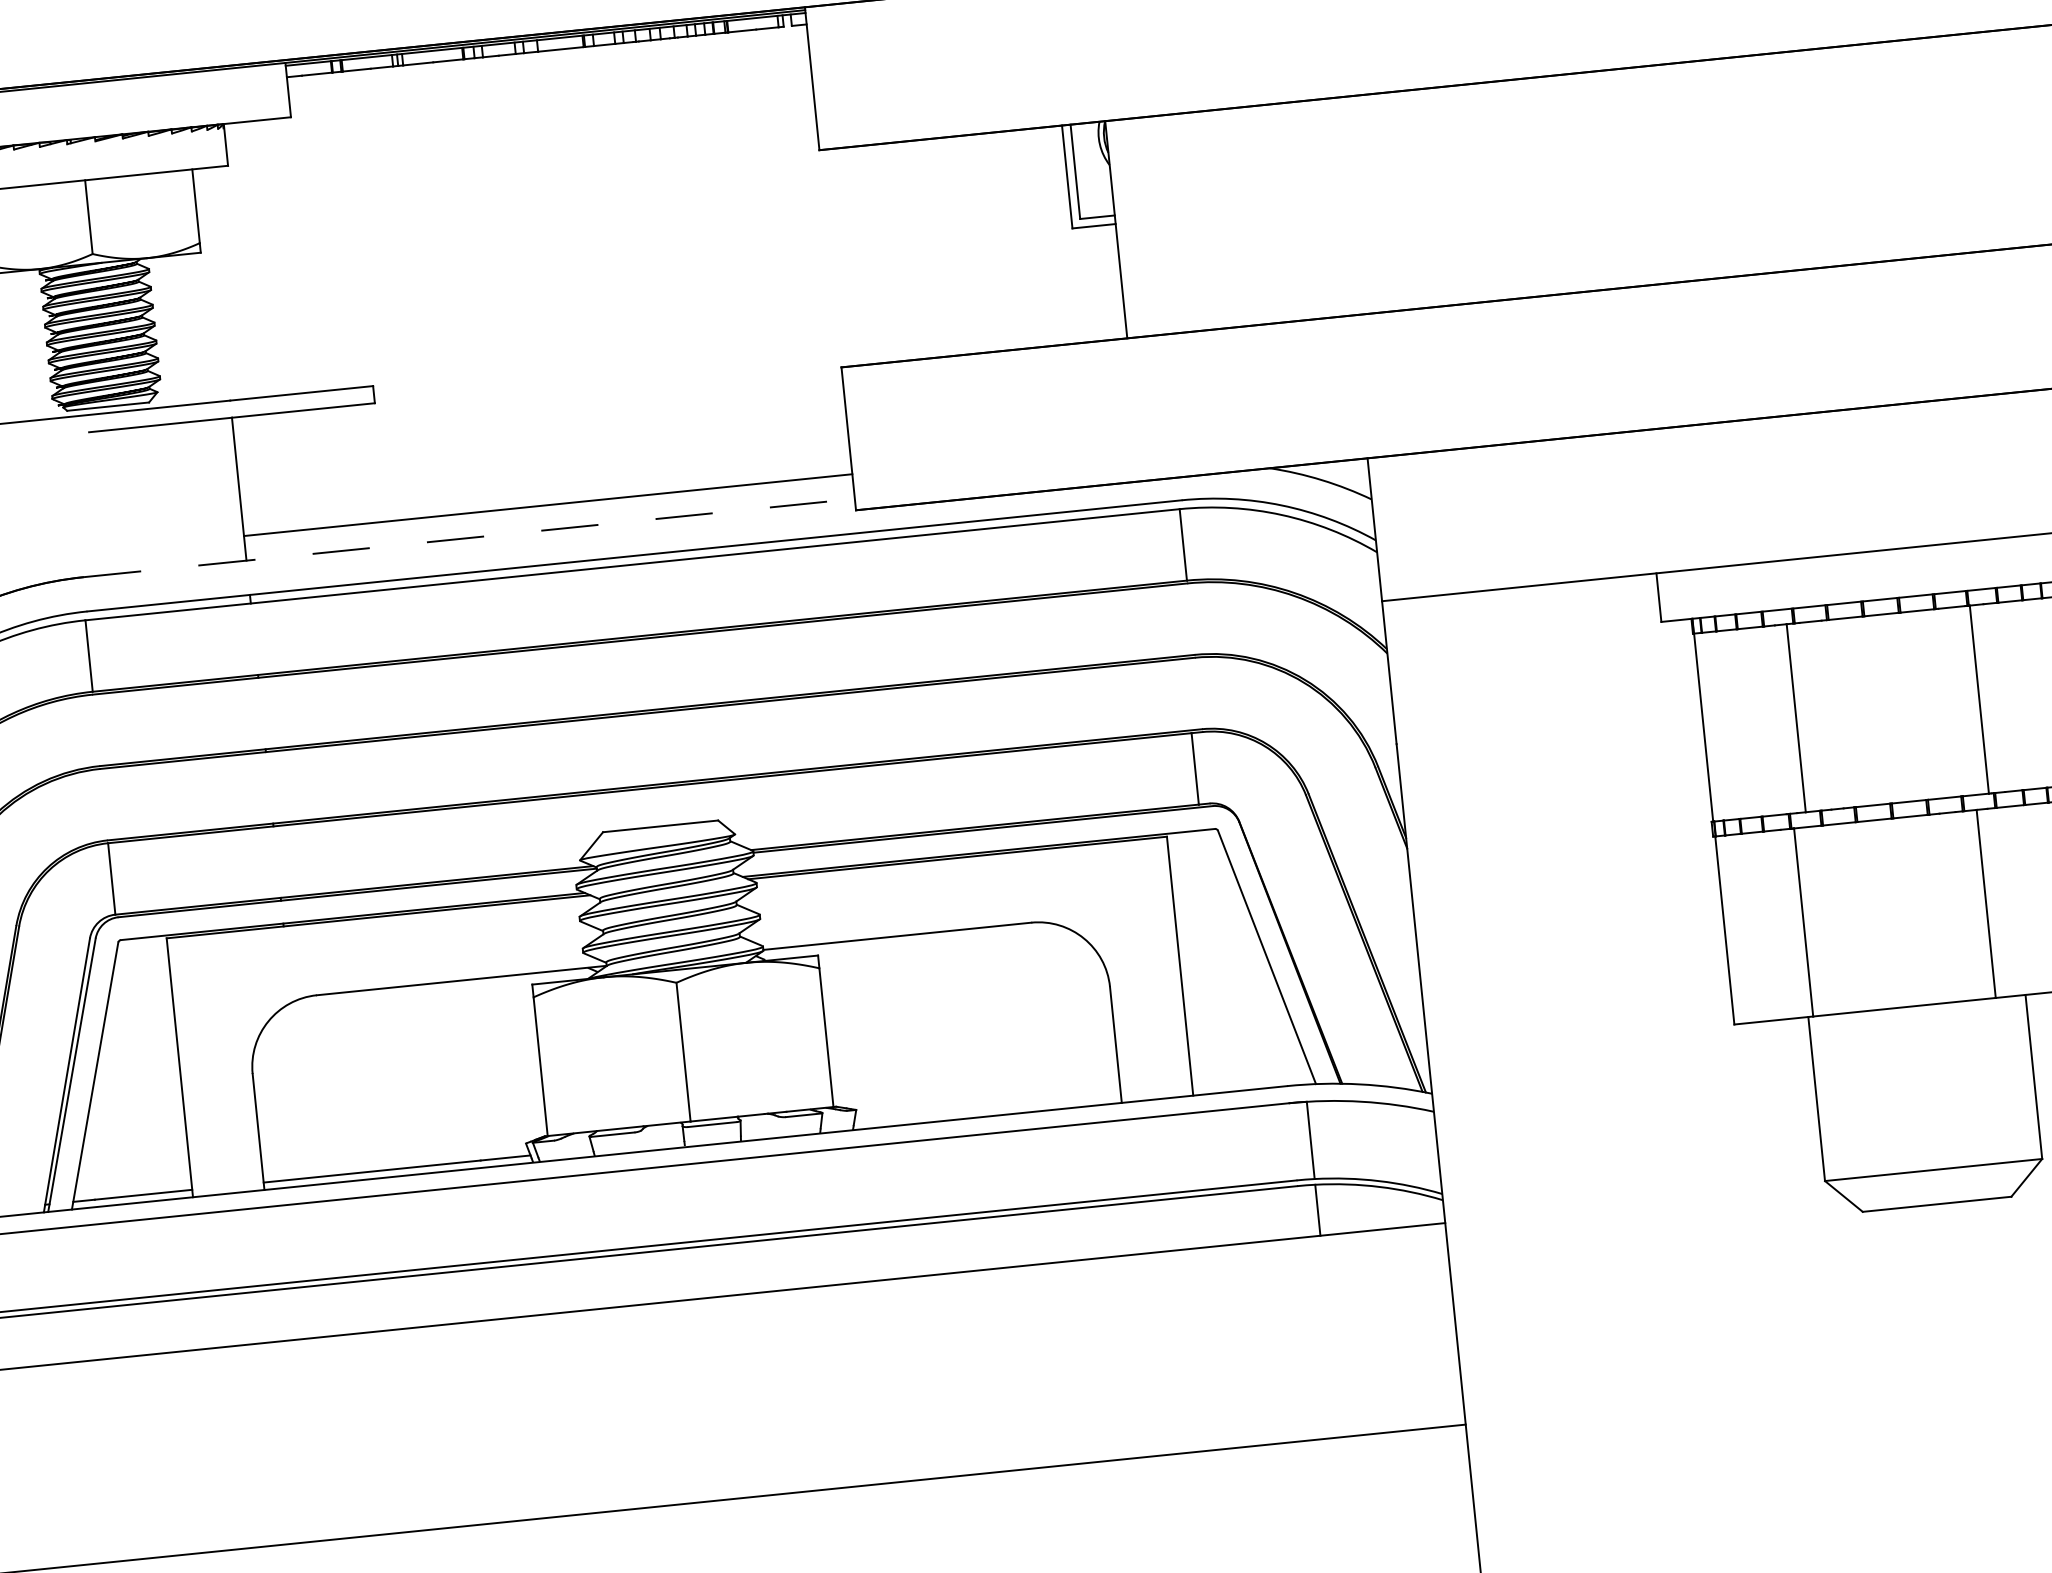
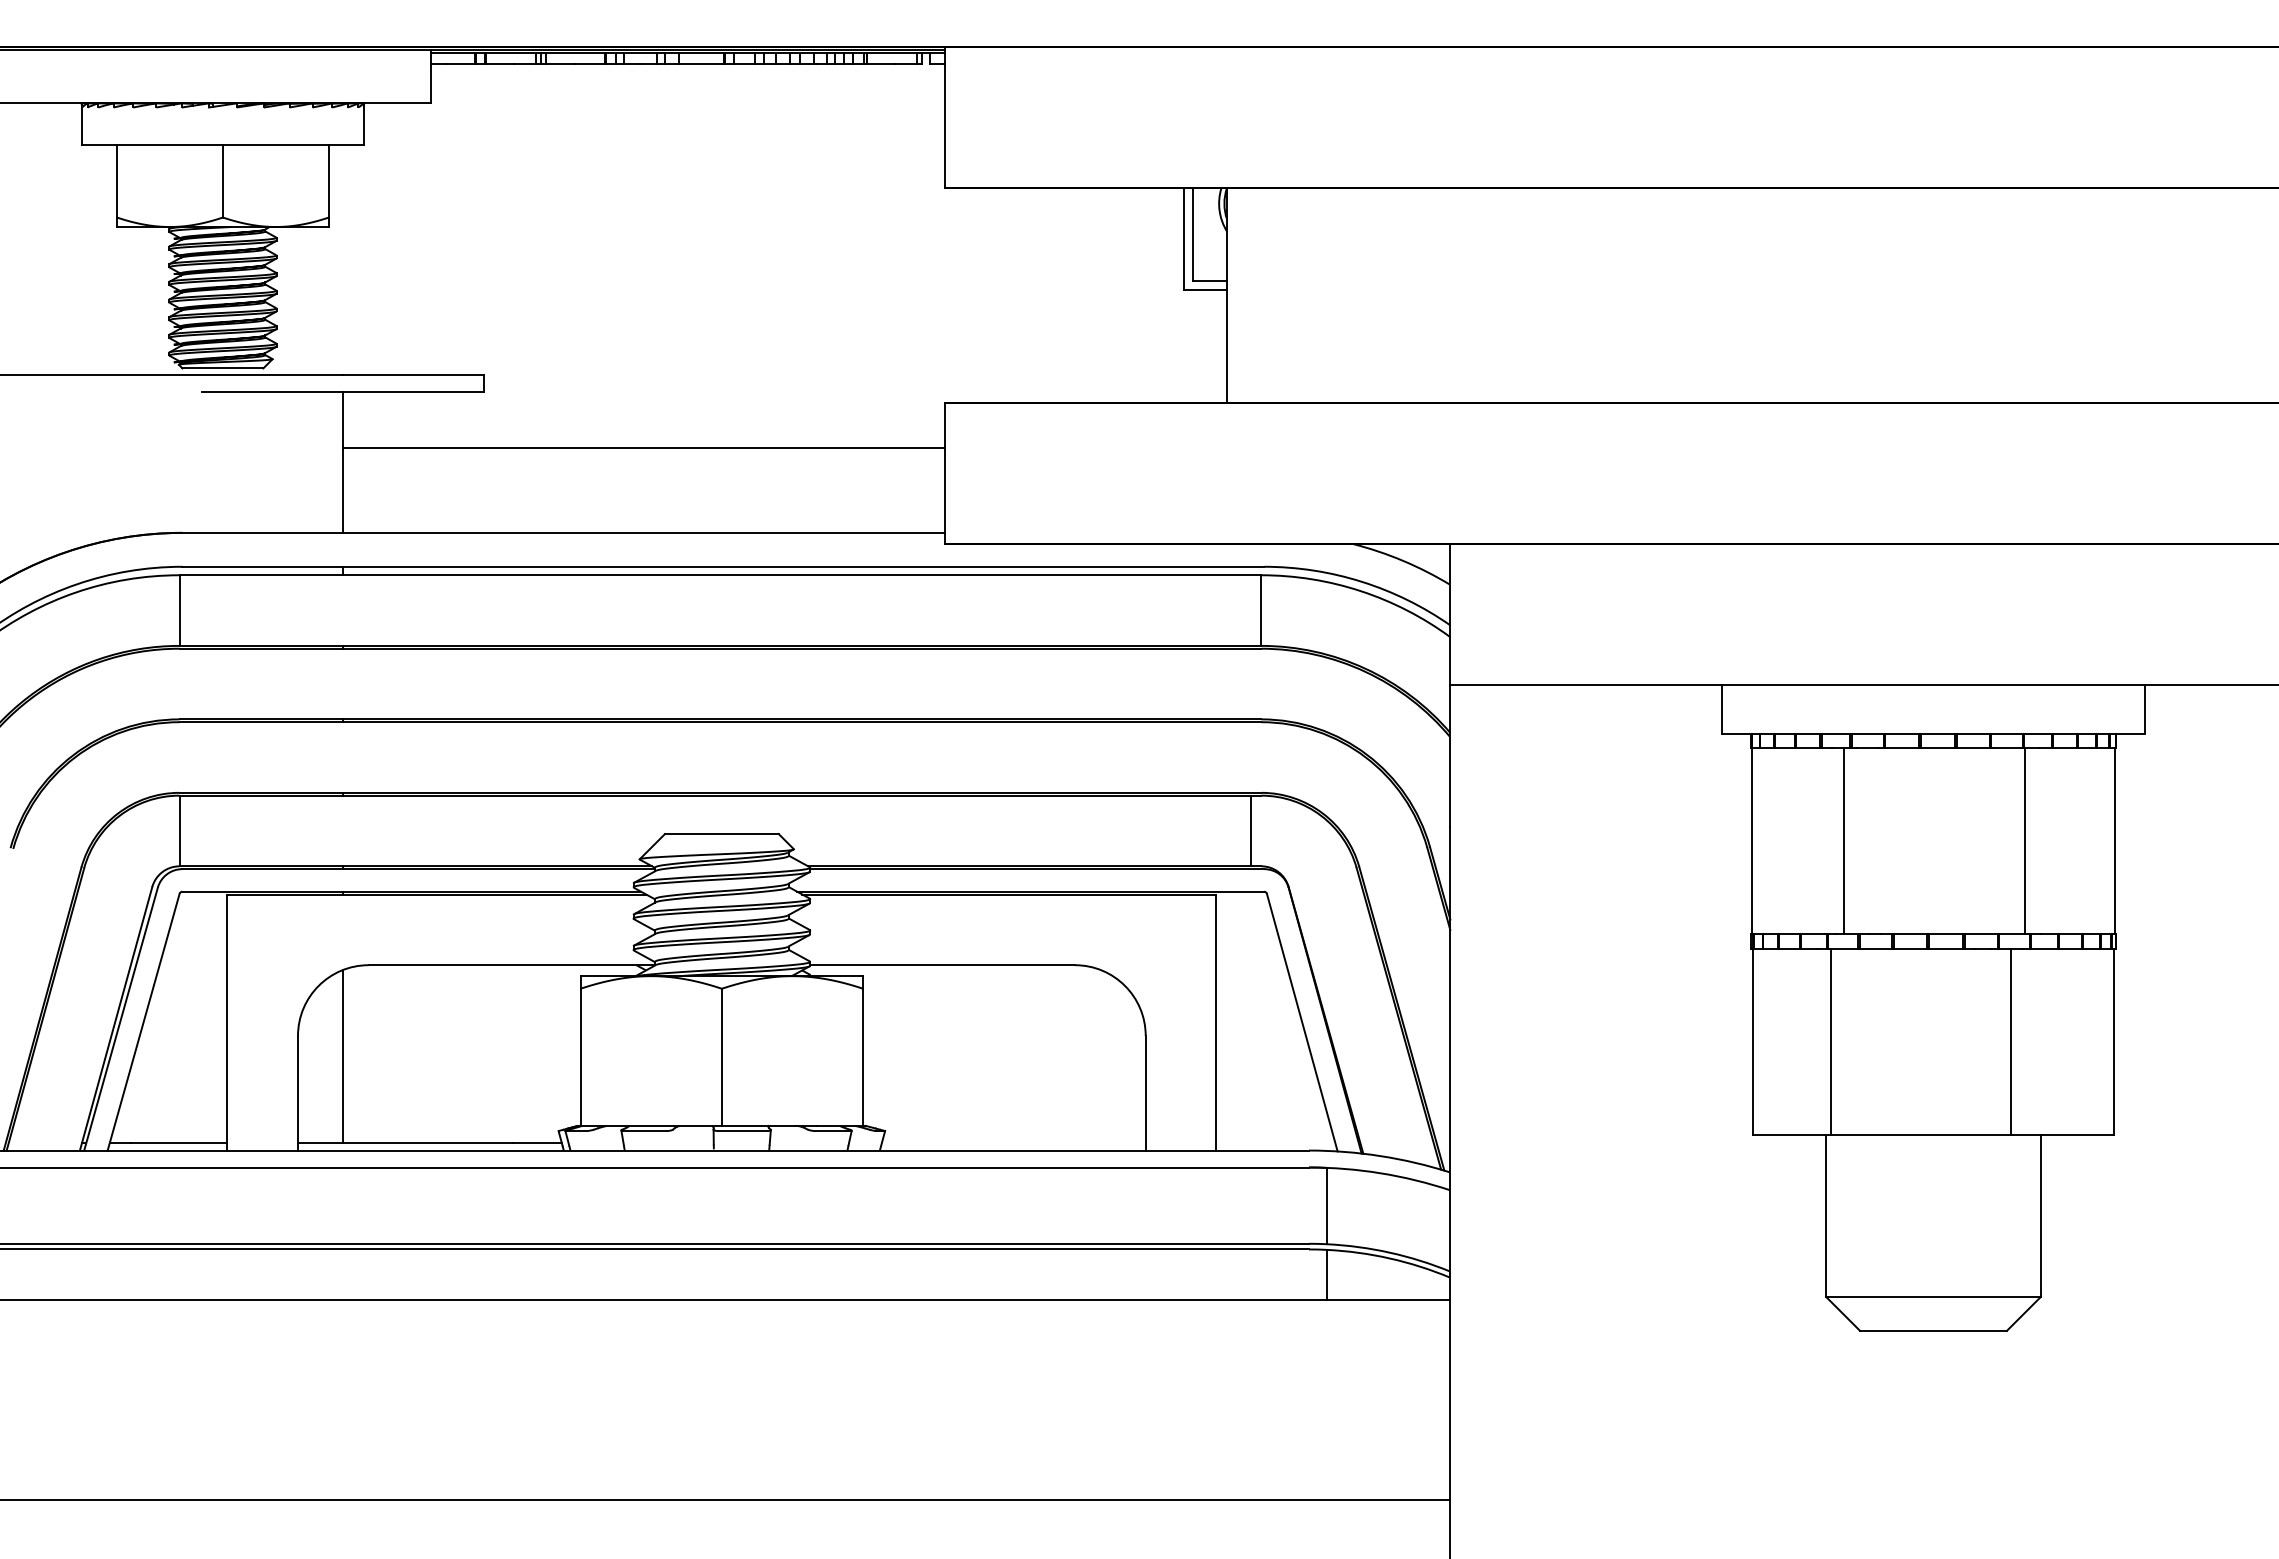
line: (547, 505) -> (643, 447), moved
line: (469, 537) -> (563, 532), dashed -> solid
line: (300, 1090) -> (343, 1056), added

